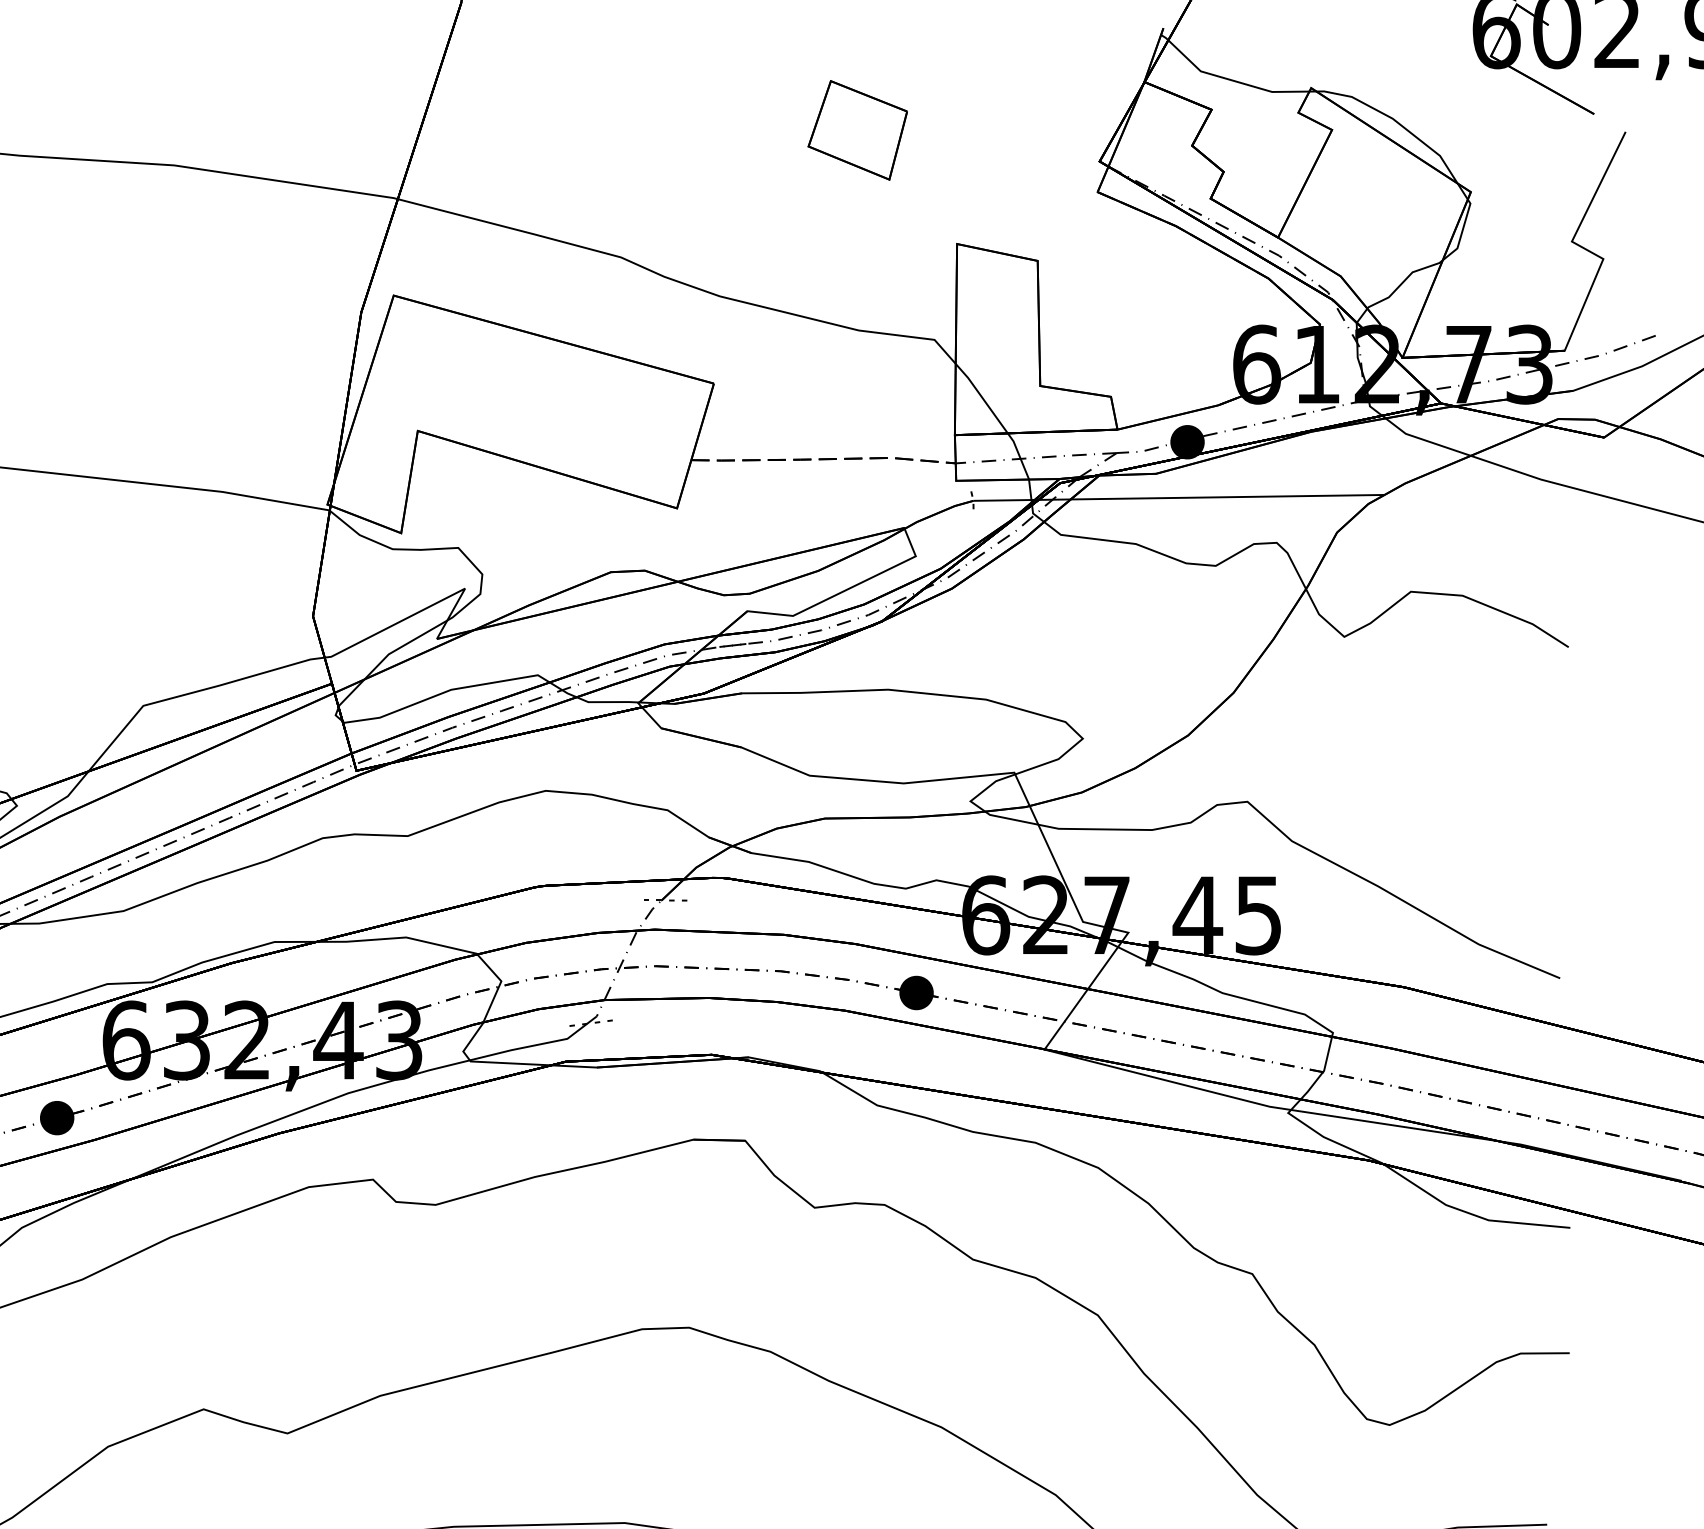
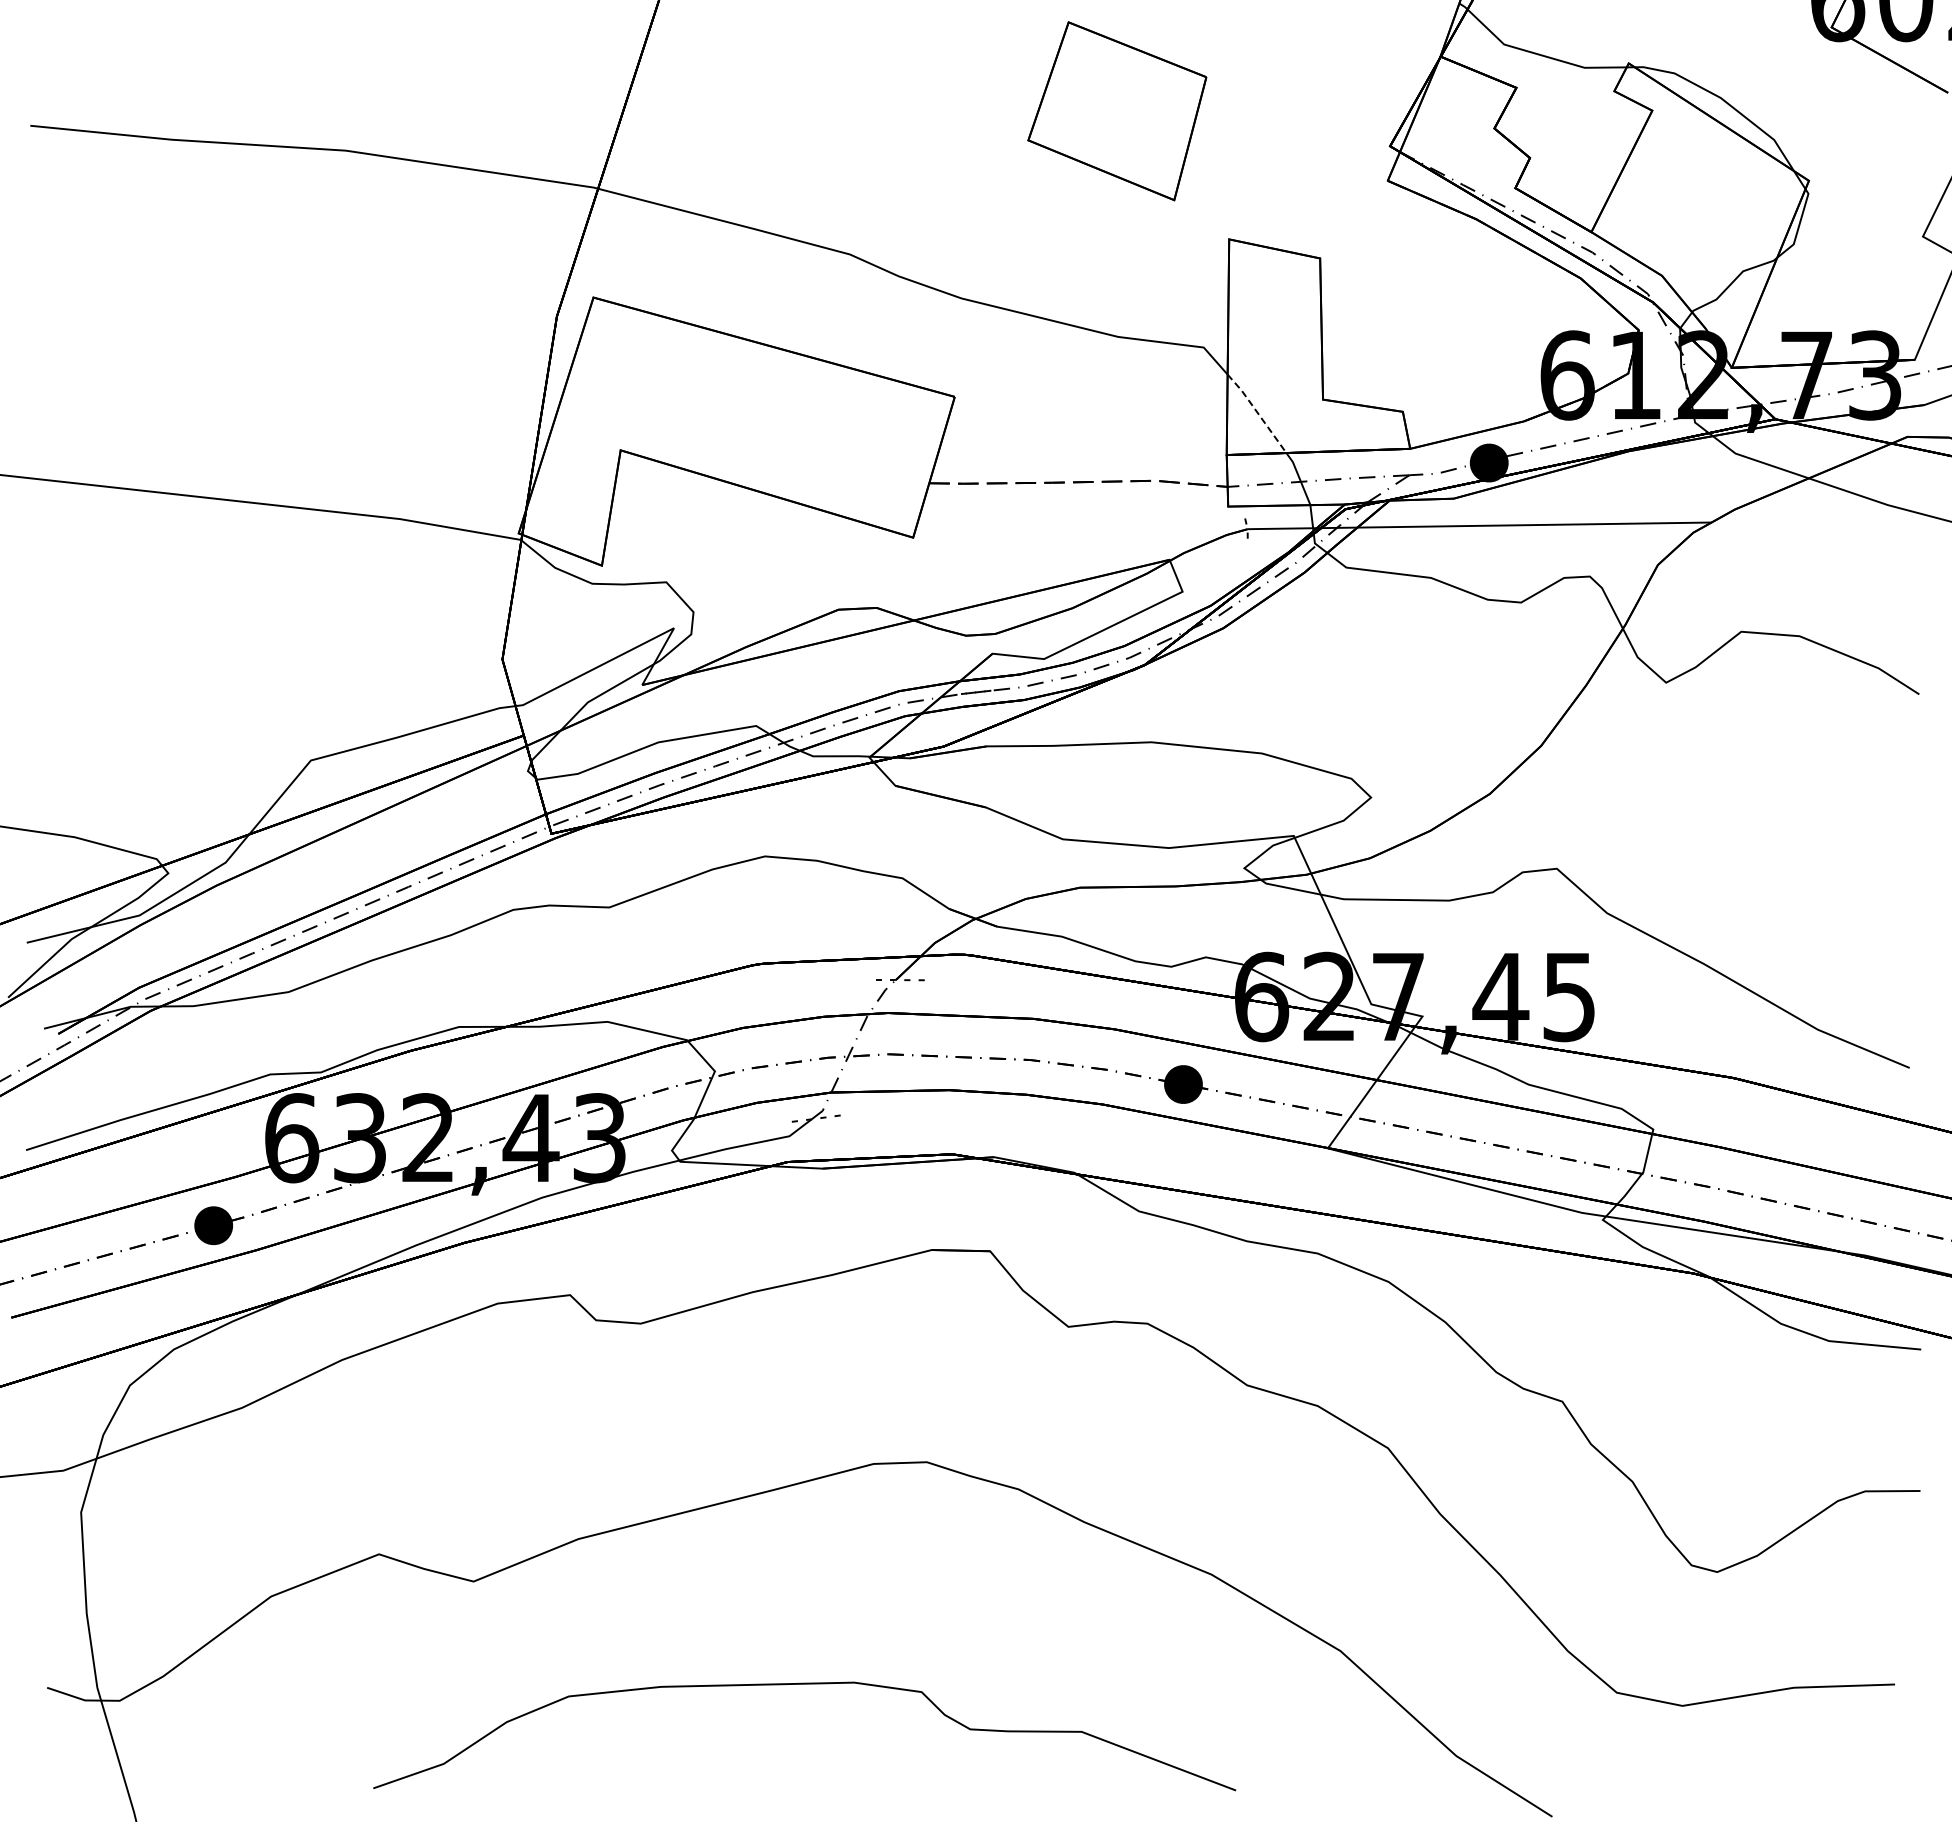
part: (857, 129) -> (1116, 110), size x1.6
line: (982, 397) -> (1257, 412), solid -> dashed

